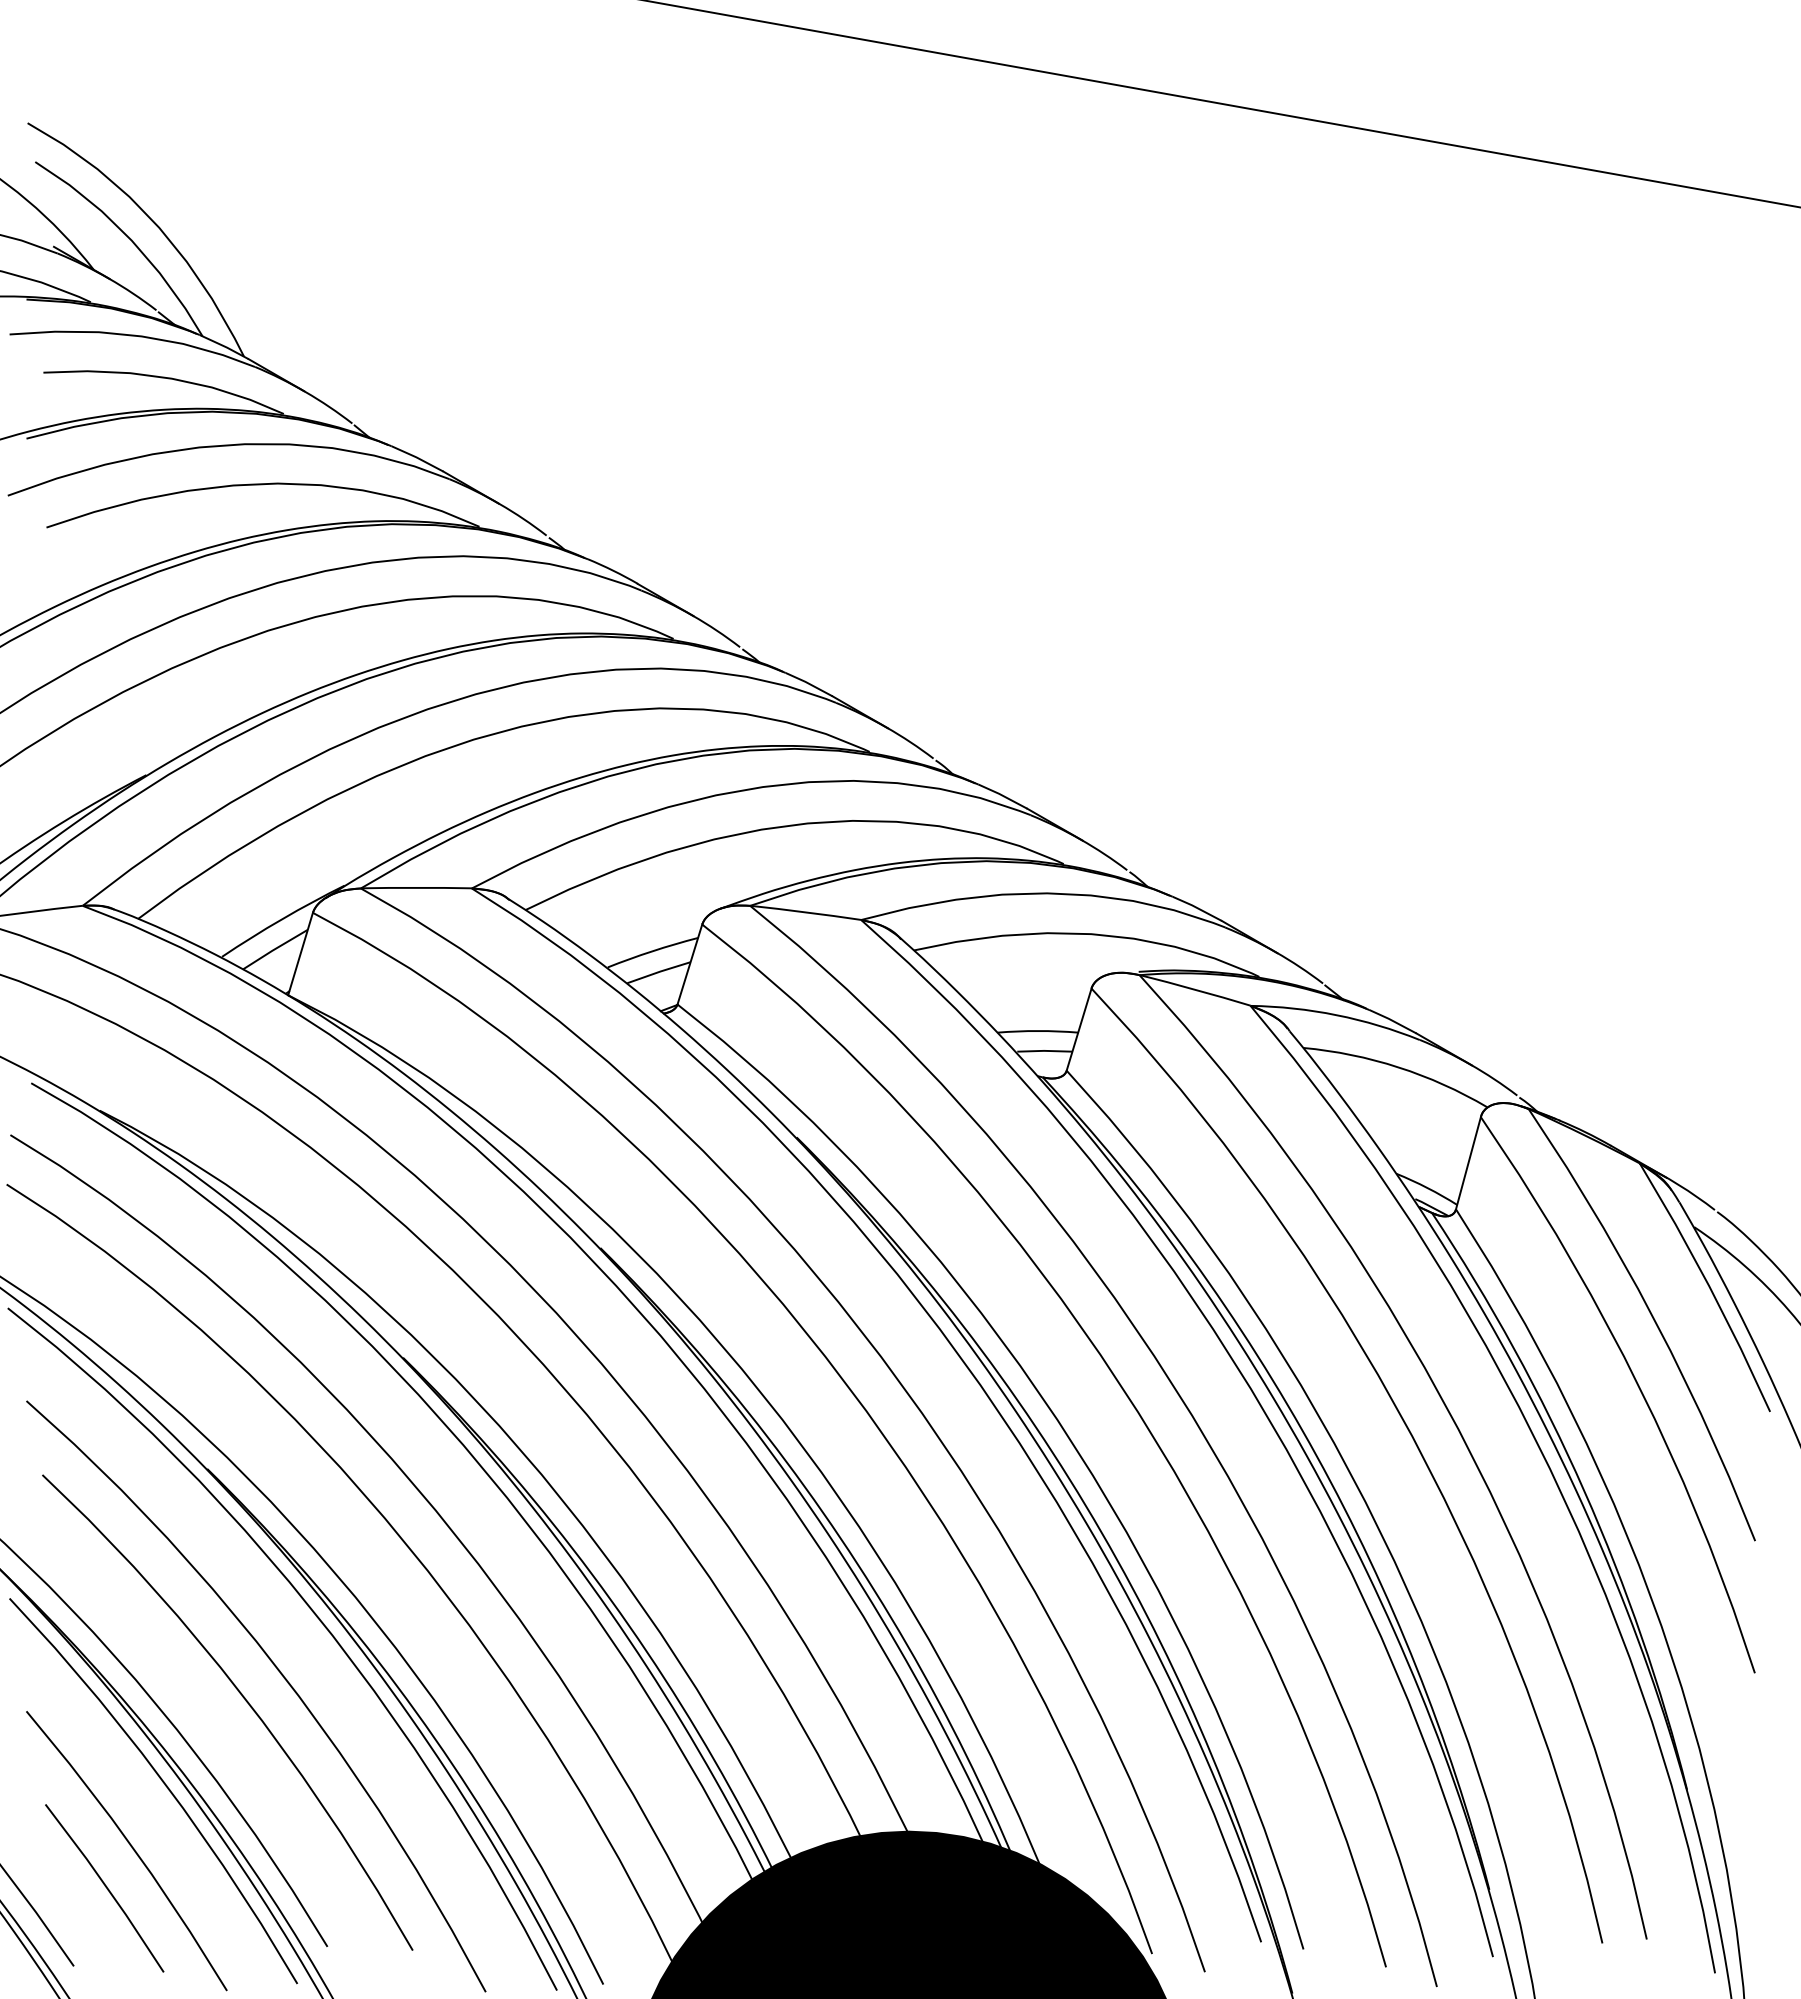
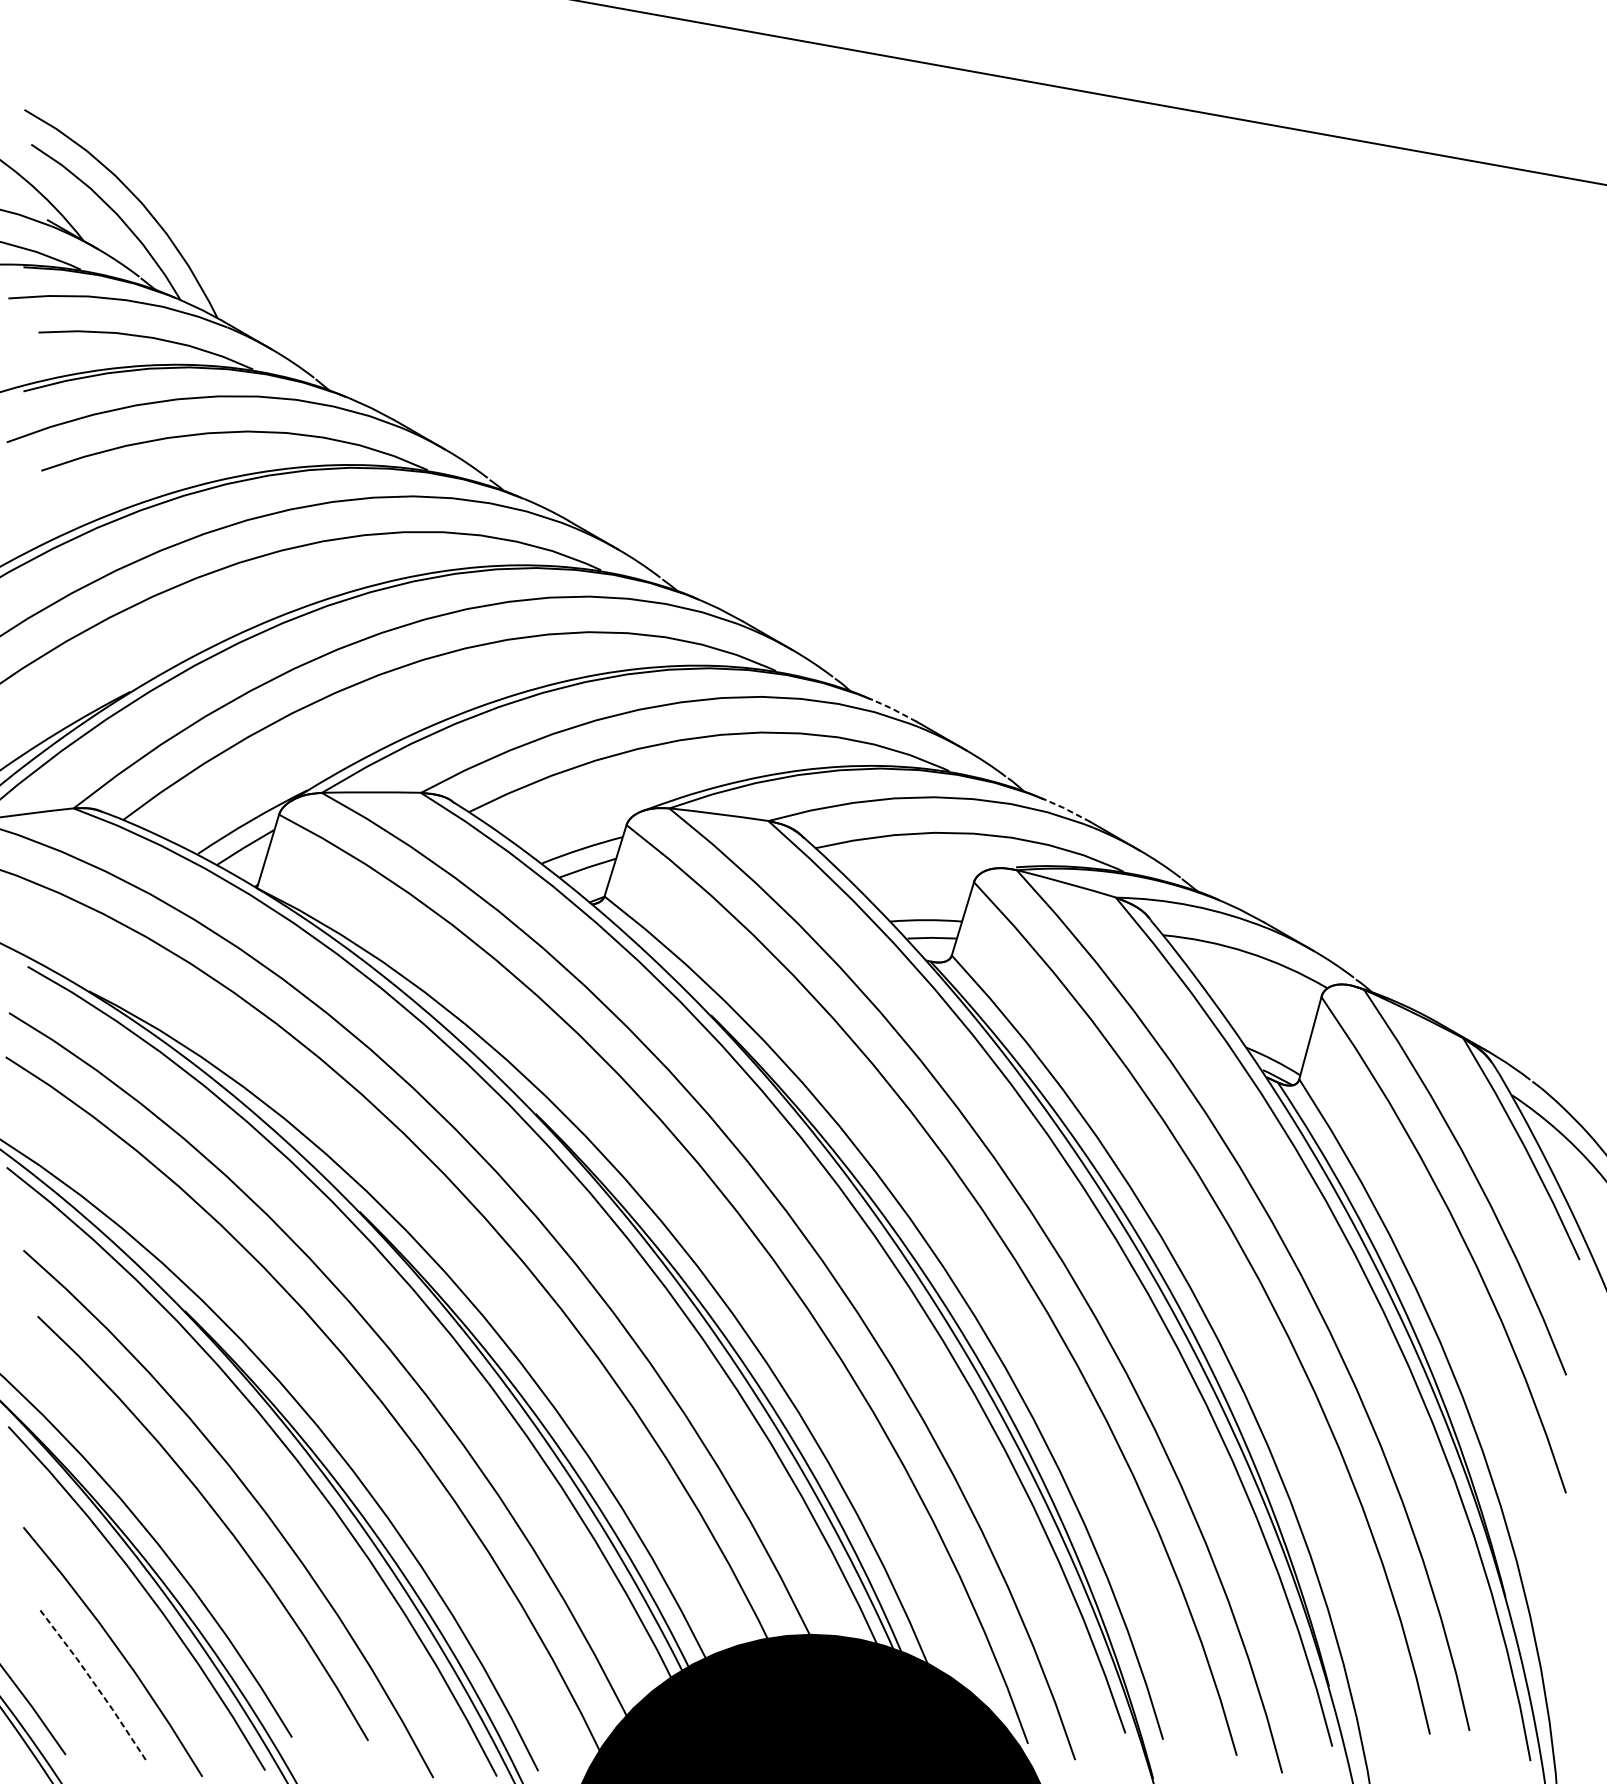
line: (1002, 795) -> (894, 709), solid -> dashed
line: (1196, 907) -> (1067, 809), solid -> dashed
line: (106, 1887) -> (94, 1684), solid -> dashed

